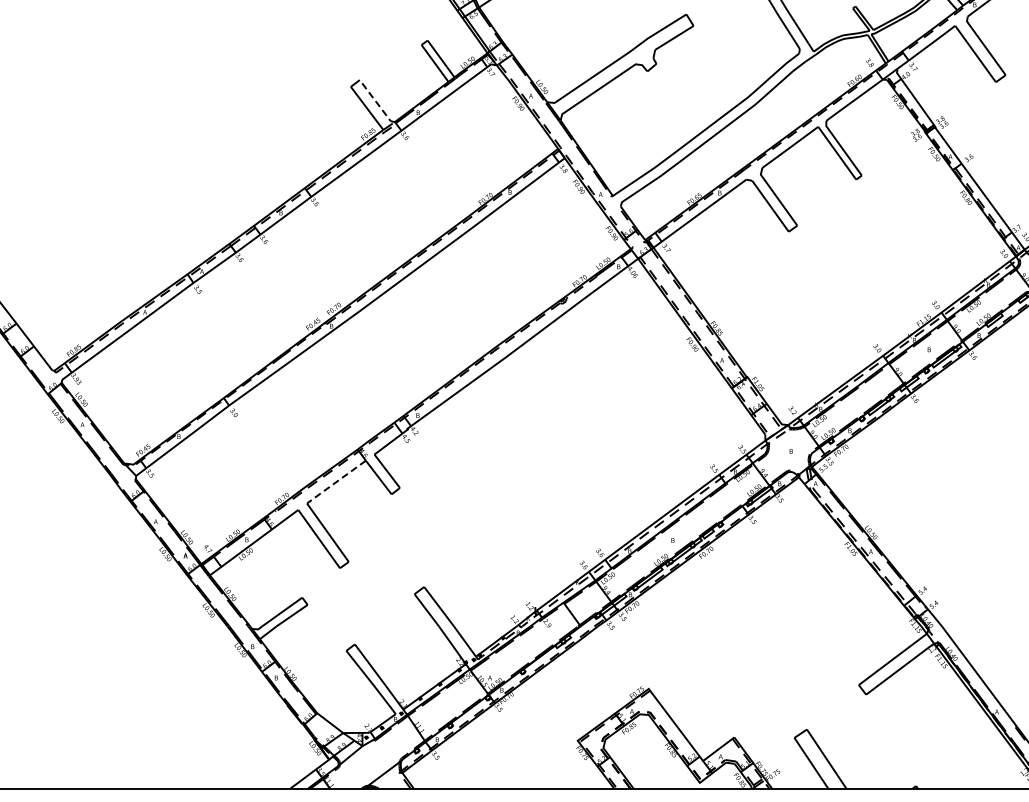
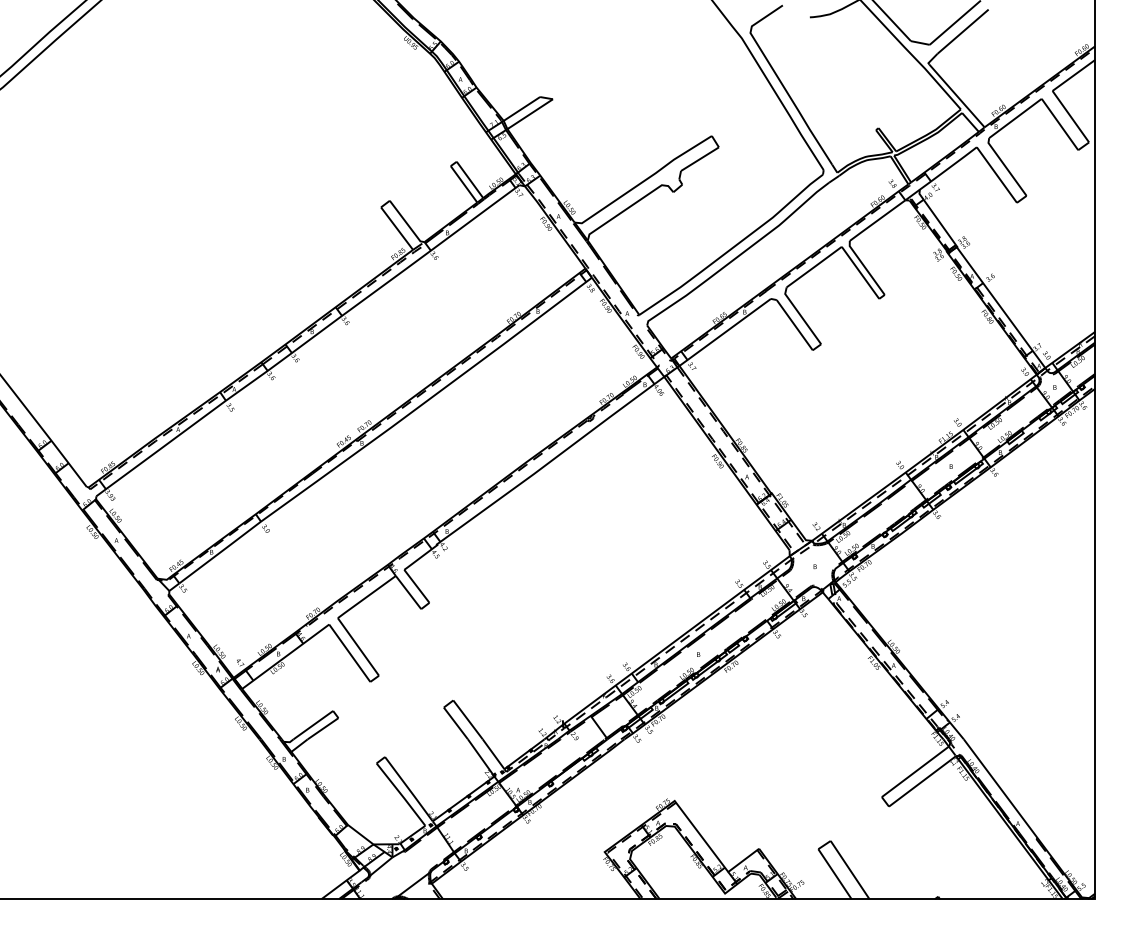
line: (376, 103) -> (406, 223), dashed -> solid
line: (336, 482) -> (366, 597), dashed -> solid

